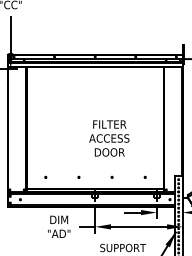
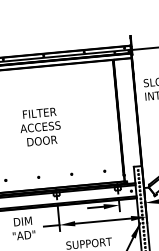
text: (109, 138) -> (40, 127), moved

